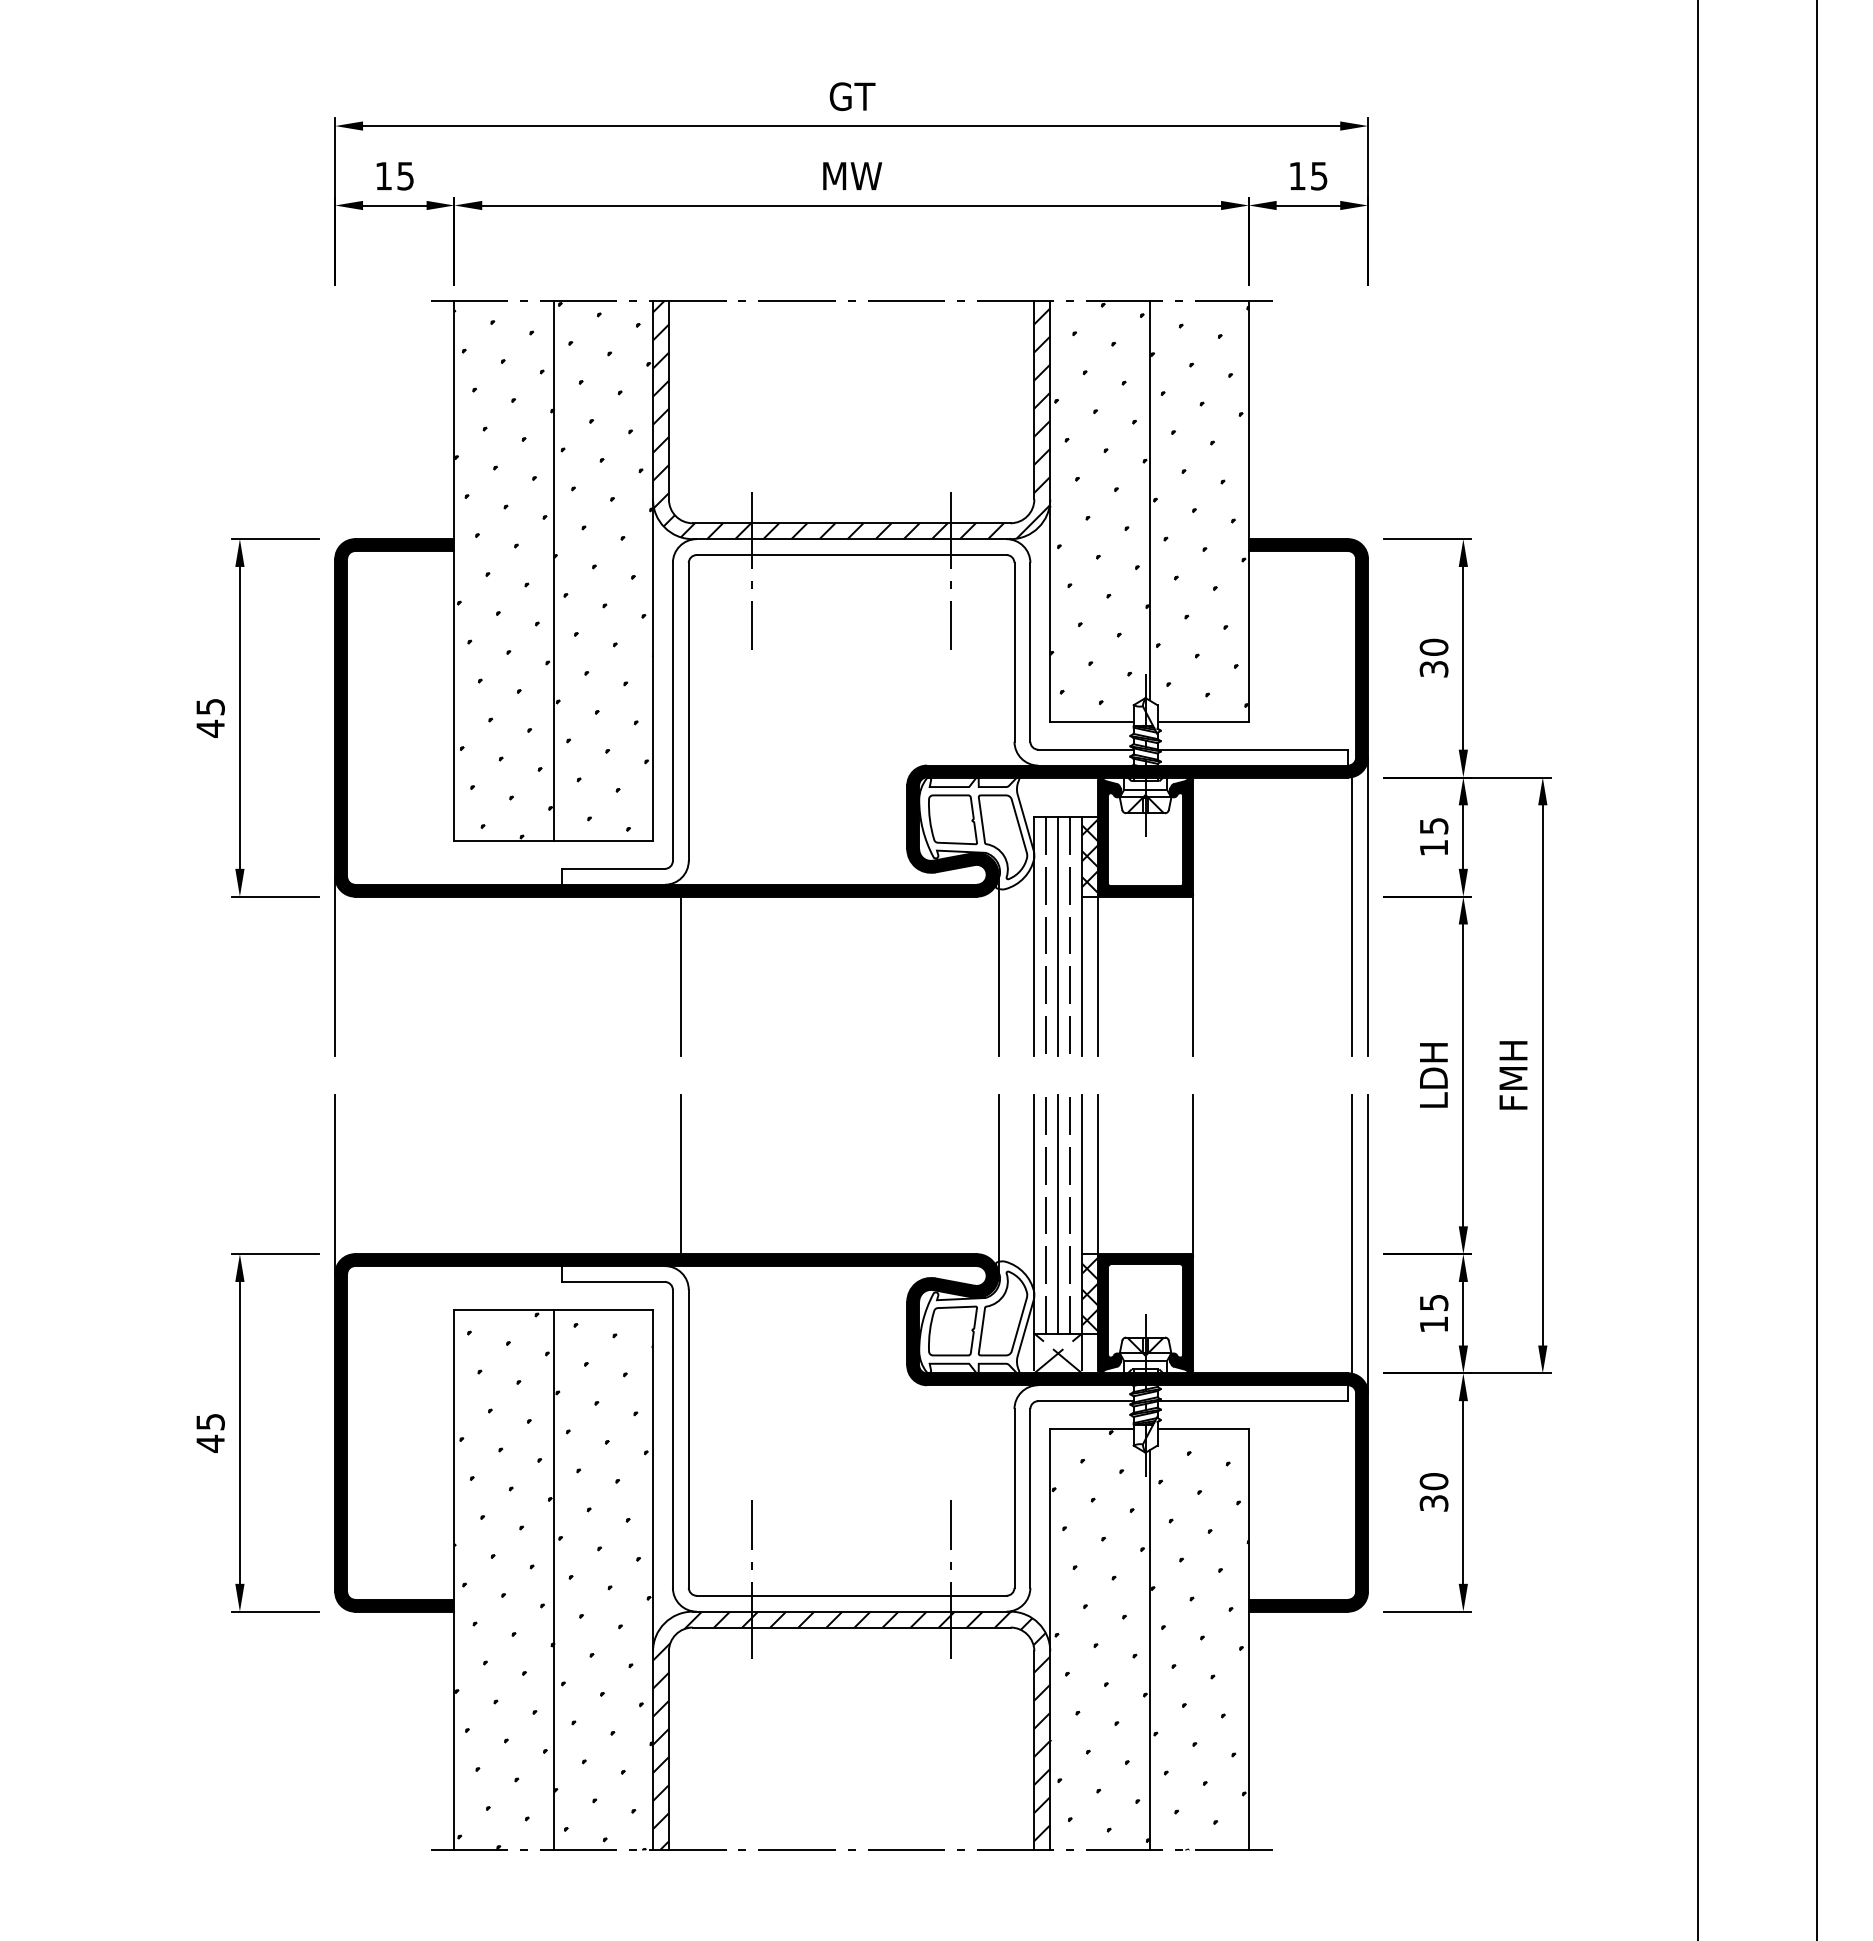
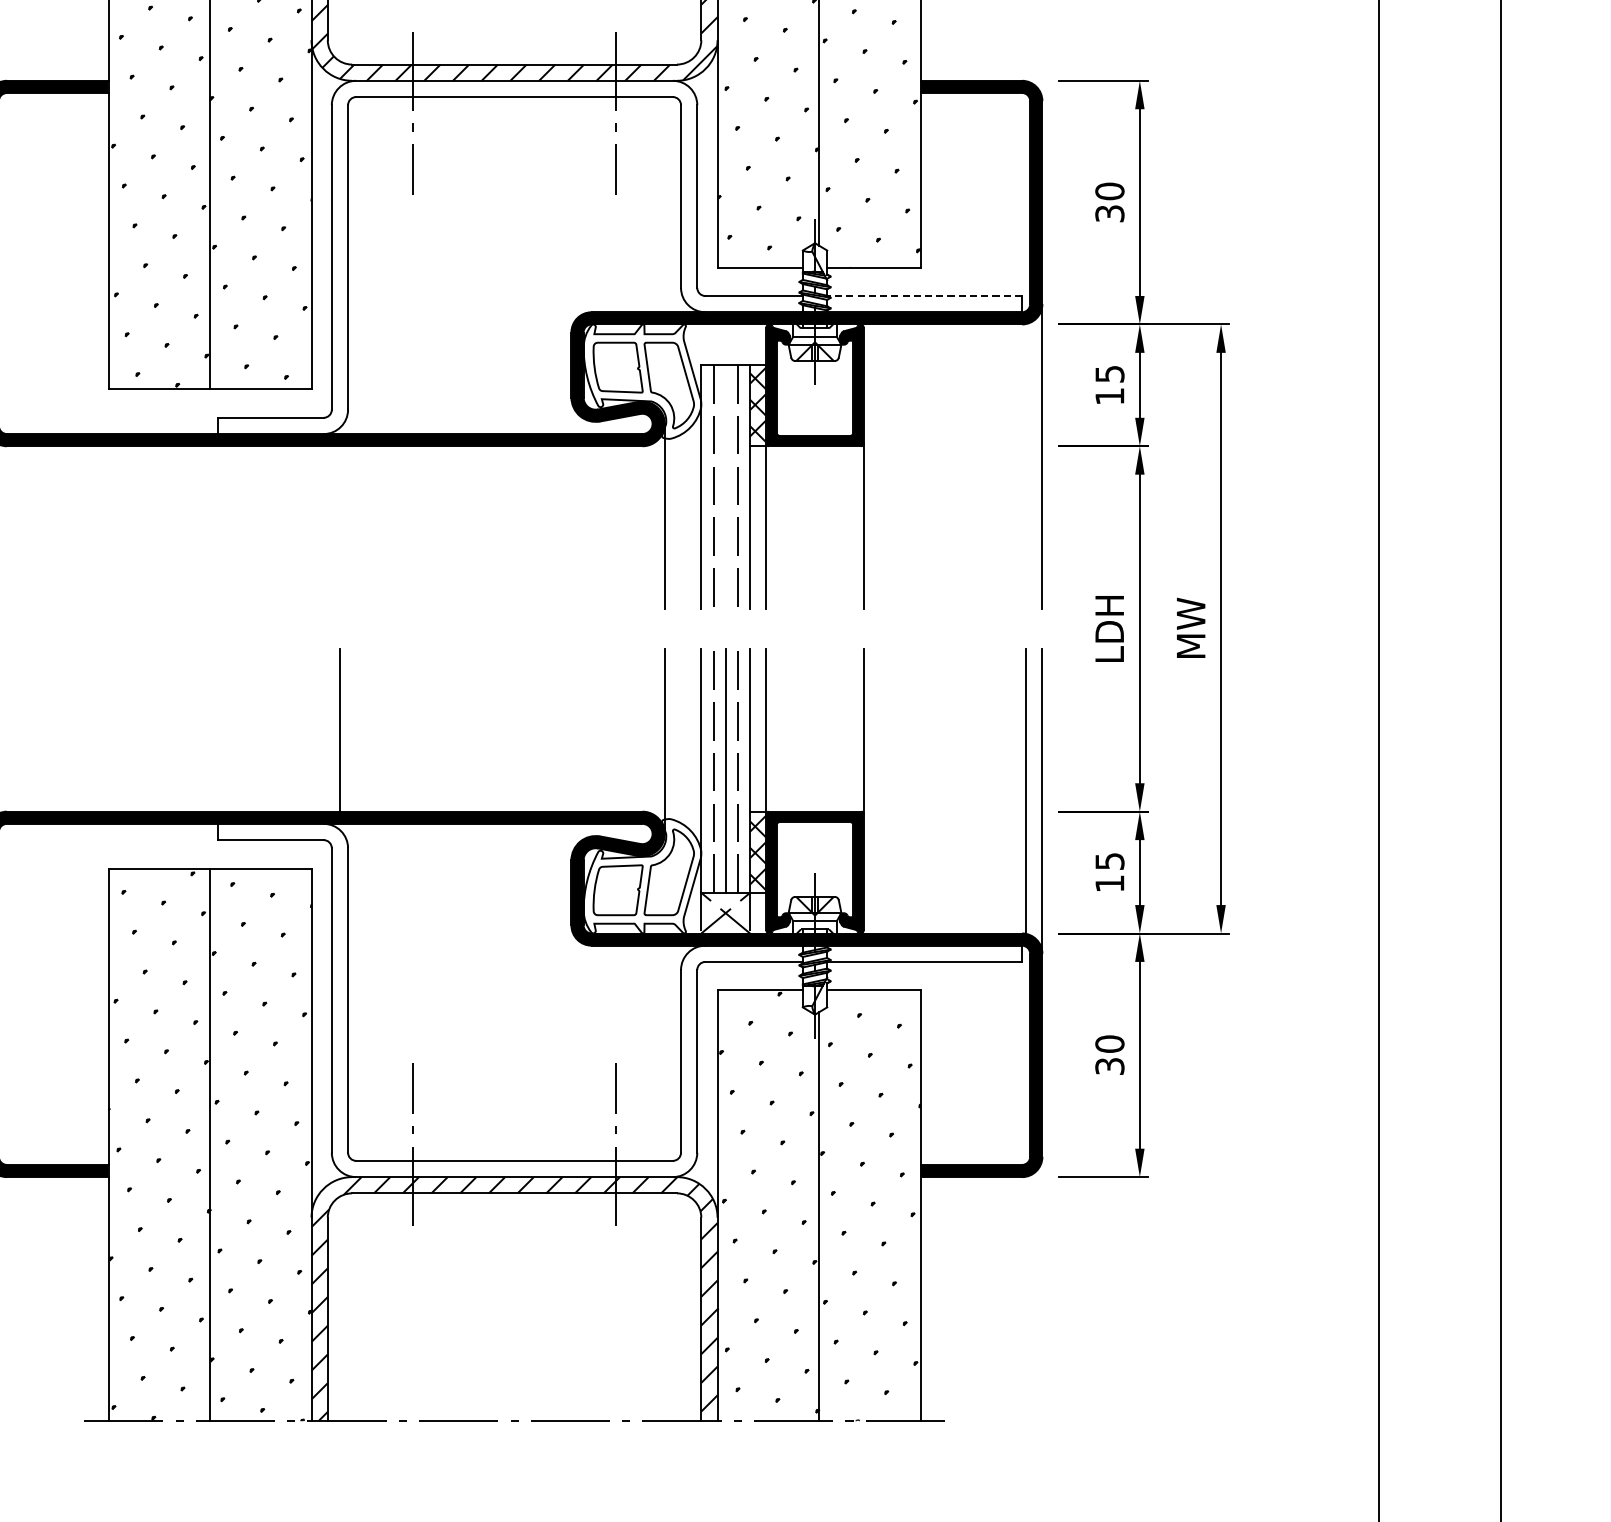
line: (1252, 749) -> (924, 295), solid -> dashed
line: (1352, 916) -> (1026, 466), removed
line: (1058, 936) -> (726, 486), removed
line: (680, 975) -> (339, 526), removed
text: (1513, 1075) -> (1191, 629), FMH -> MW

